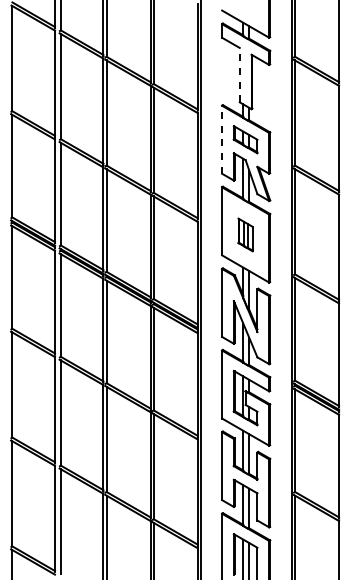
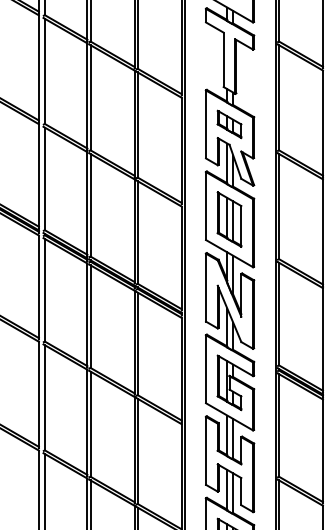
line: (239, 74) -> (223, 59), dashed -> solid
line: (222, 139) -> (206, 124), dashed -> solid
part: (245, 234) -> (229, 219), size x1.67

